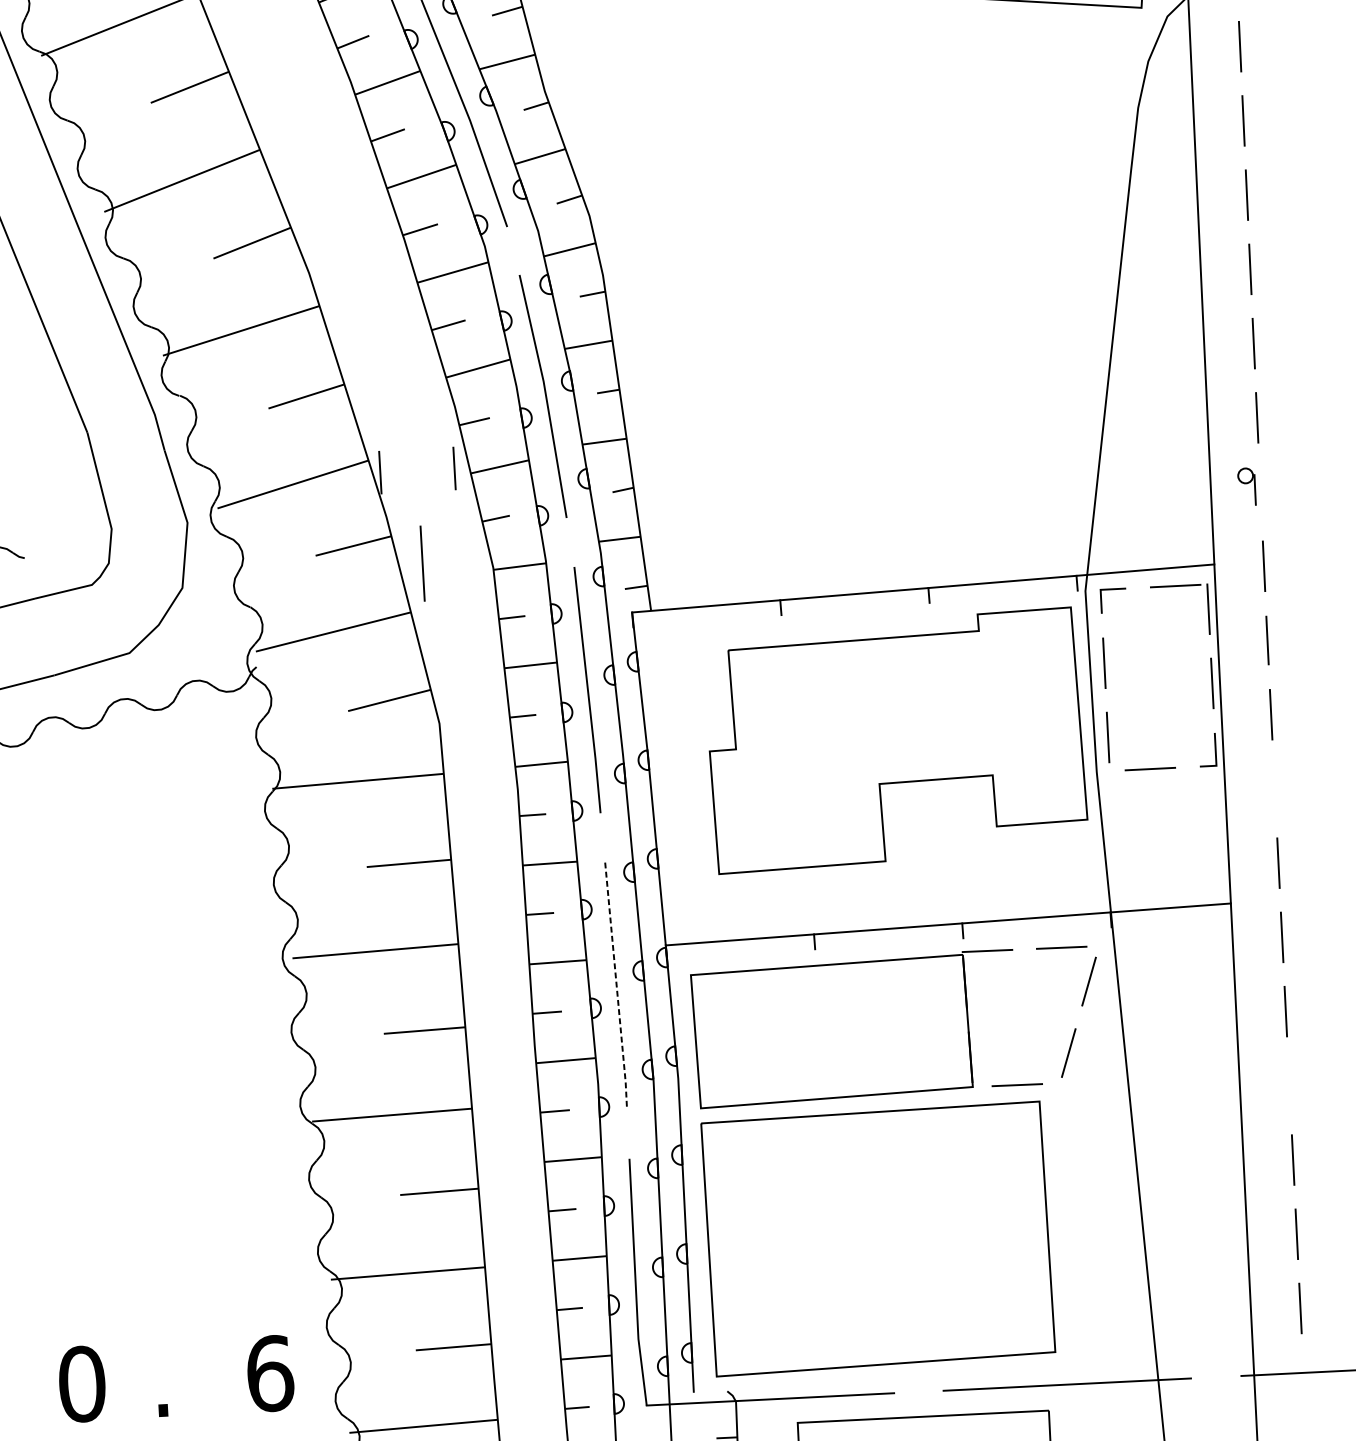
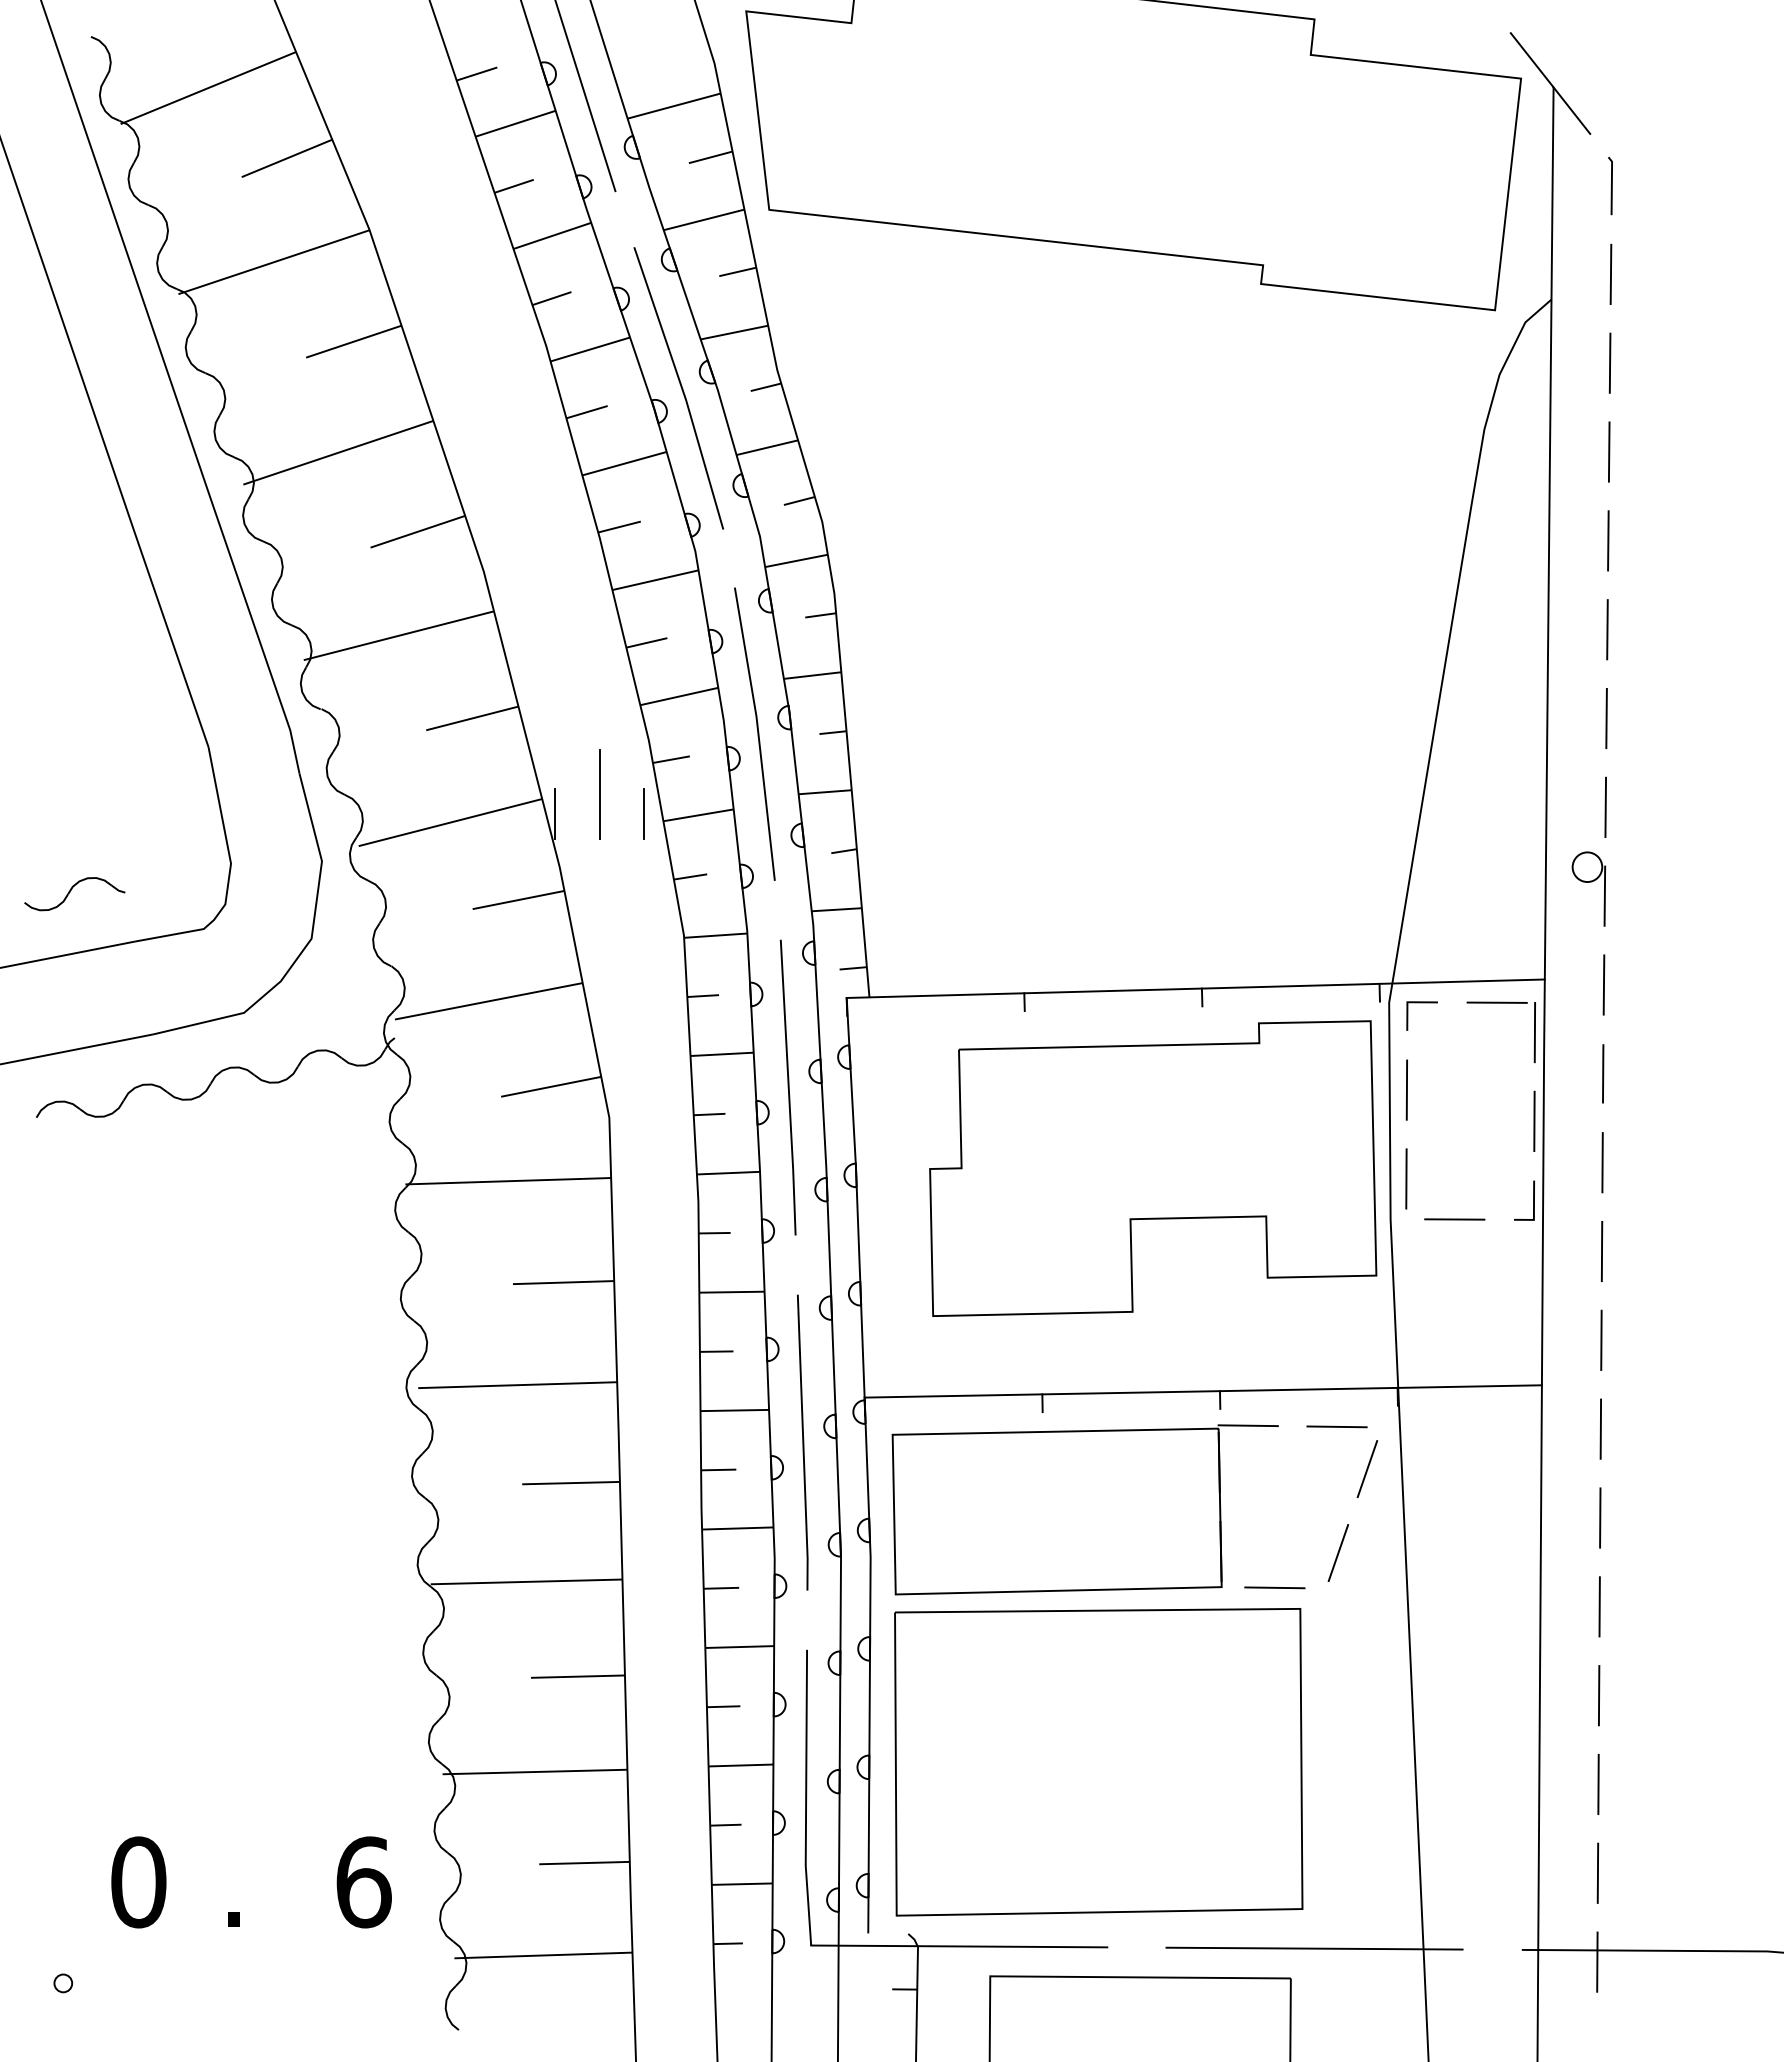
part: (1246, 486) -> (1588, 888), size x1.67
line: (422, 563) -> (599, 794), moved
line: (1274, 788) -> (1601, 1251), added
line: (616, 986) -> (803, 1443), dashed -> solid
line: (1289, 1085) -> (1599, 1606), added
line: (1304, 1382) -> (1597, 1961), added

